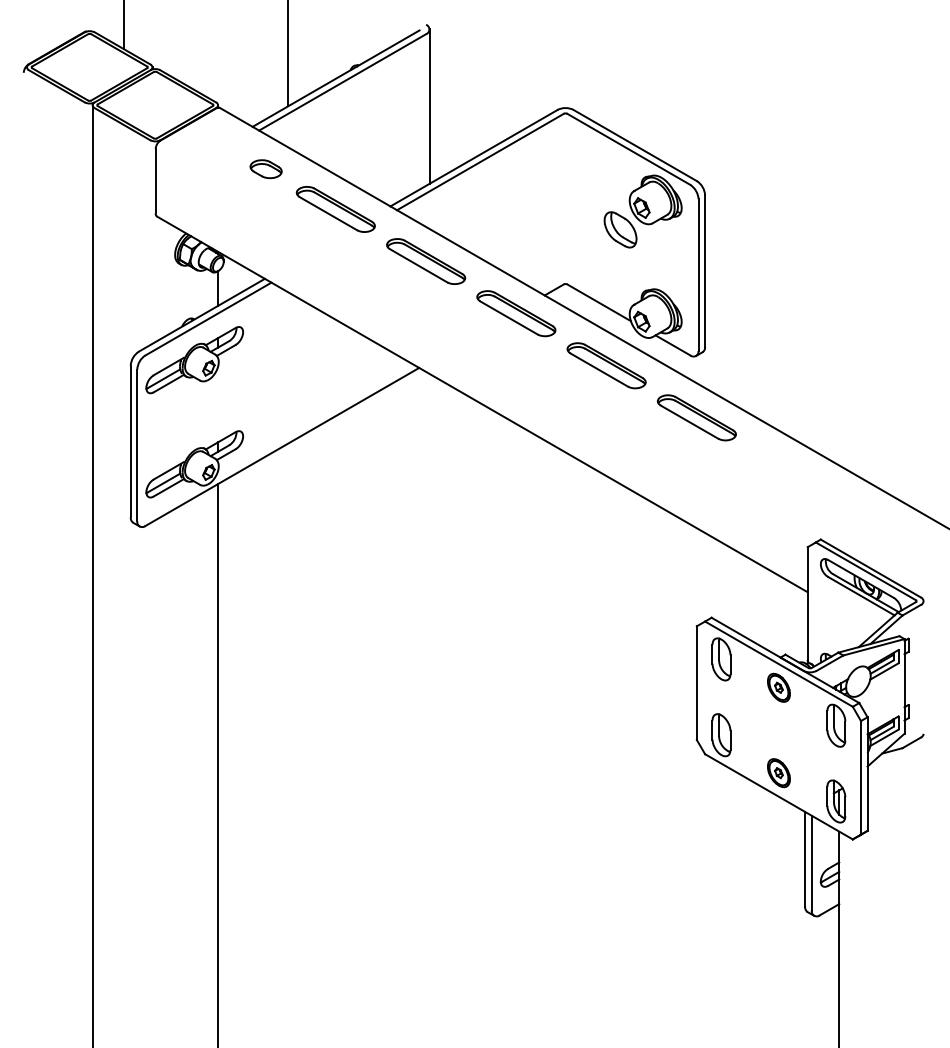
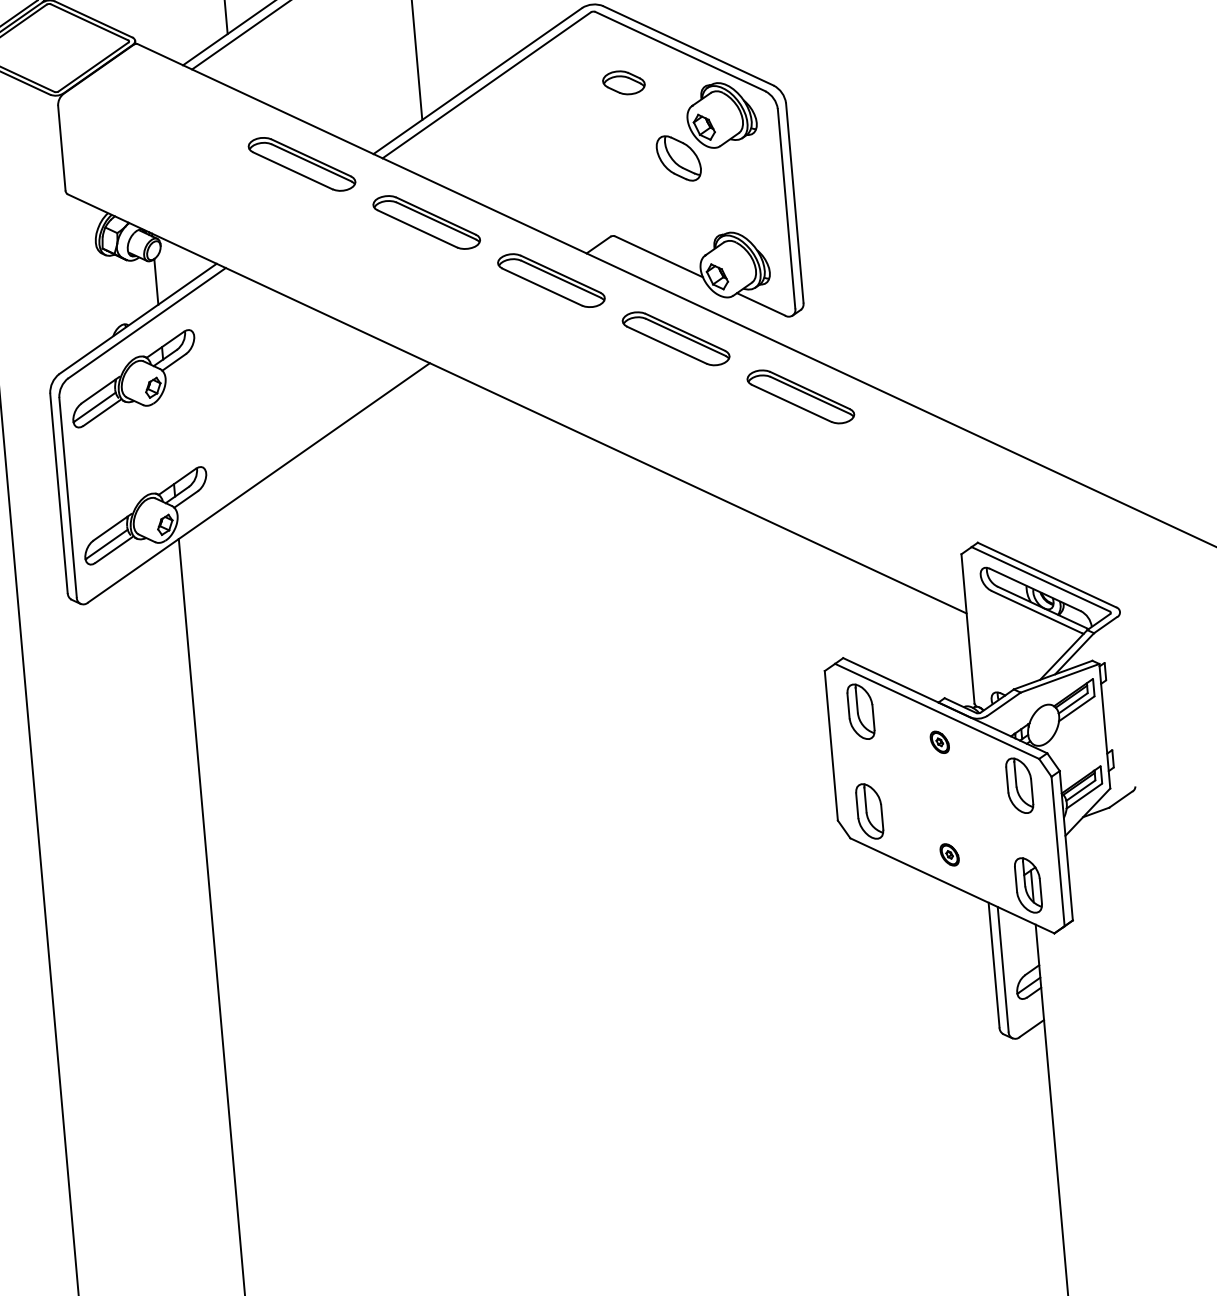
part: (265, 169) -> (623, 83), moved
part: (778, 687) -> (939, 742), size x0.6
part: (778, 773) -> (949, 855), size x0.6

